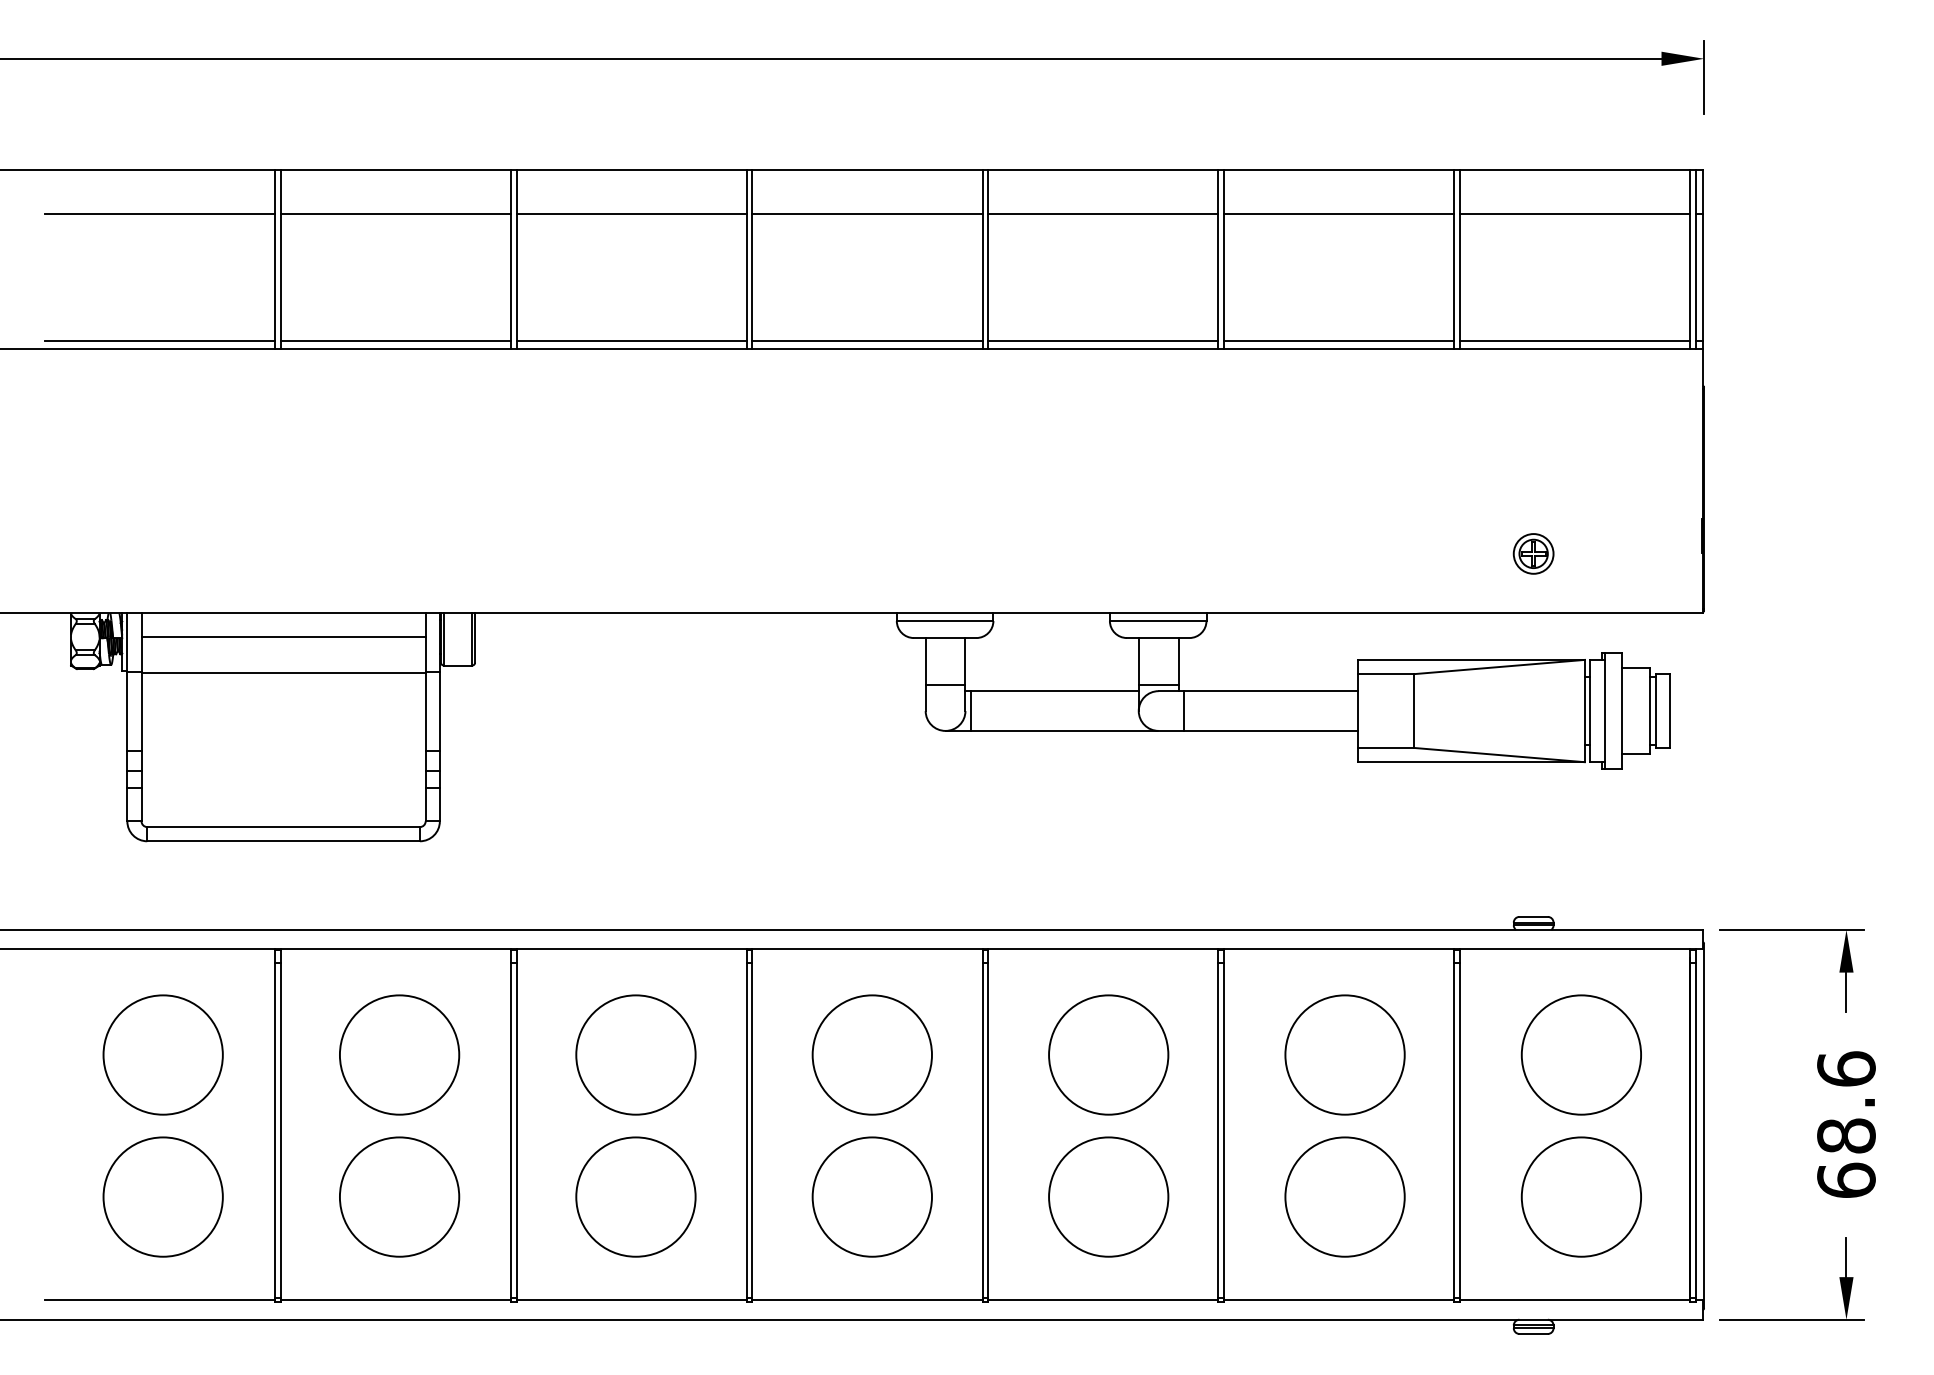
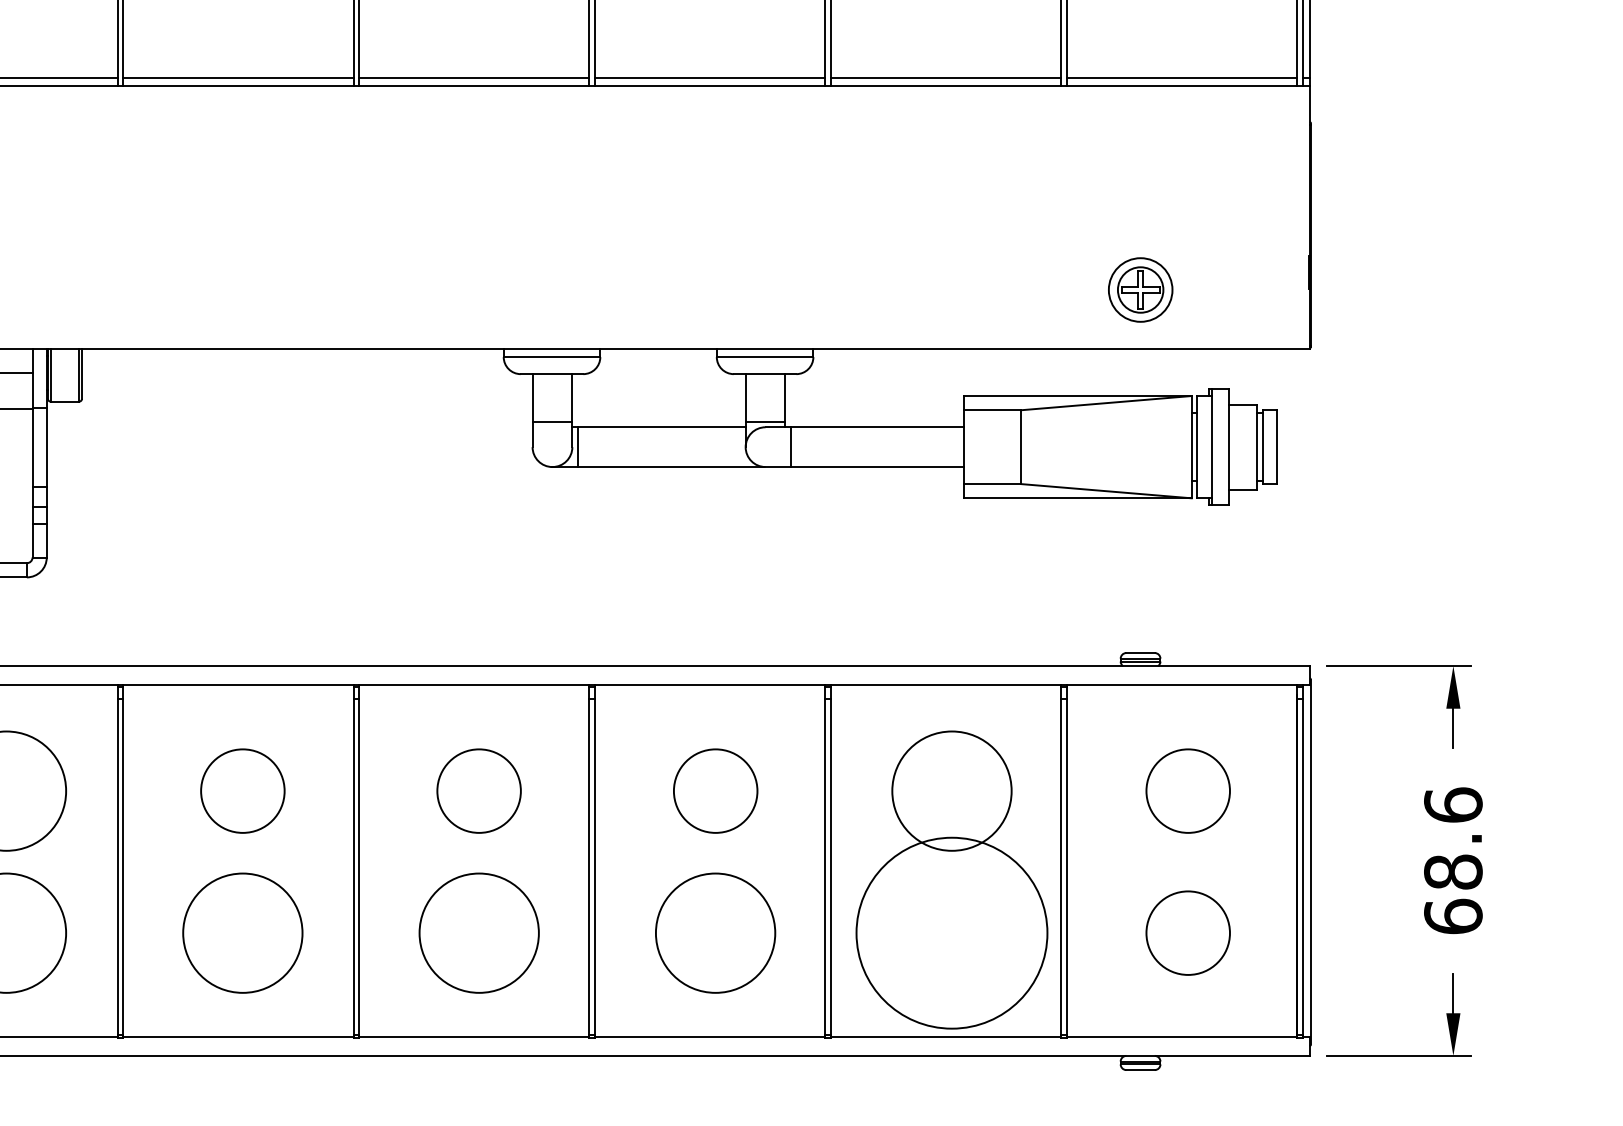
part: (1533, 553) -> (1140, 289), size x1.6
circle: (635, 1054) -> (242, 790), size x0.7
circle: (871, 1054) -> (478, 790), size x0.7
circle: (1108, 1054) -> (715, 790), size x0.7
circle: (1580, 1054) -> (1187, 790), size x0.7
circle: (1344, 1196) -> (951, 932), size x1.6
circle: (1580, 1196) -> (1187, 932), size x0.7

